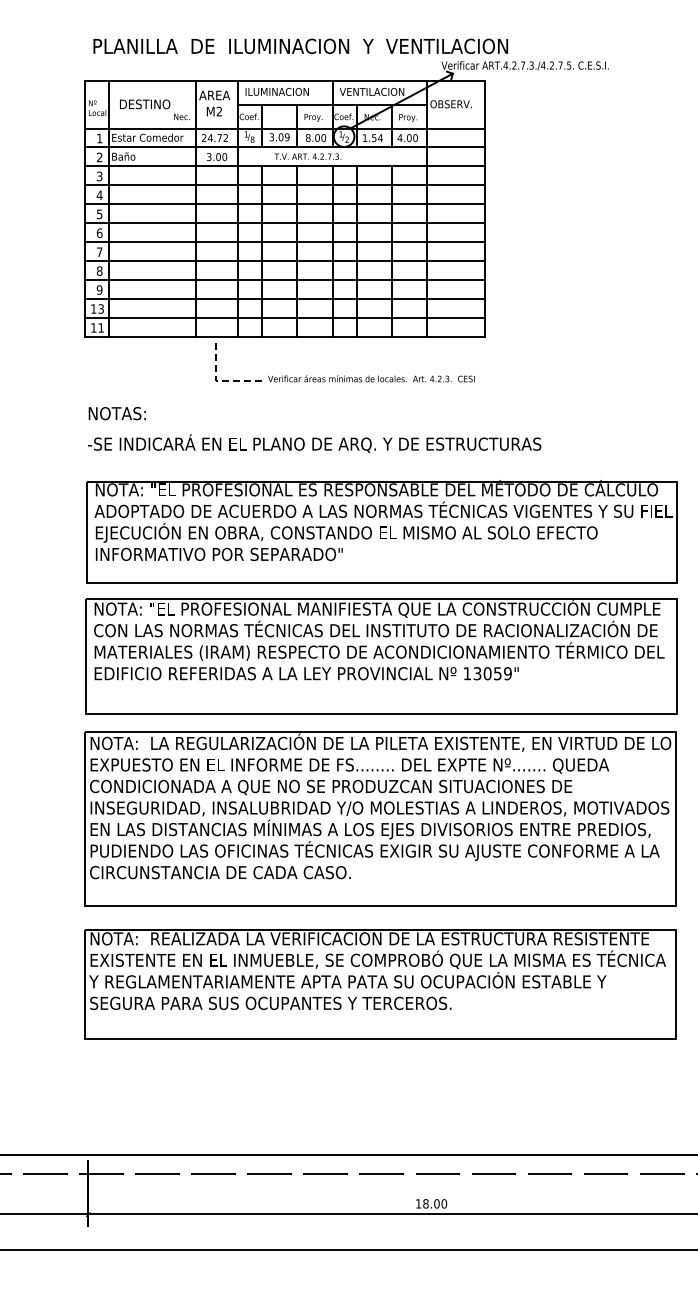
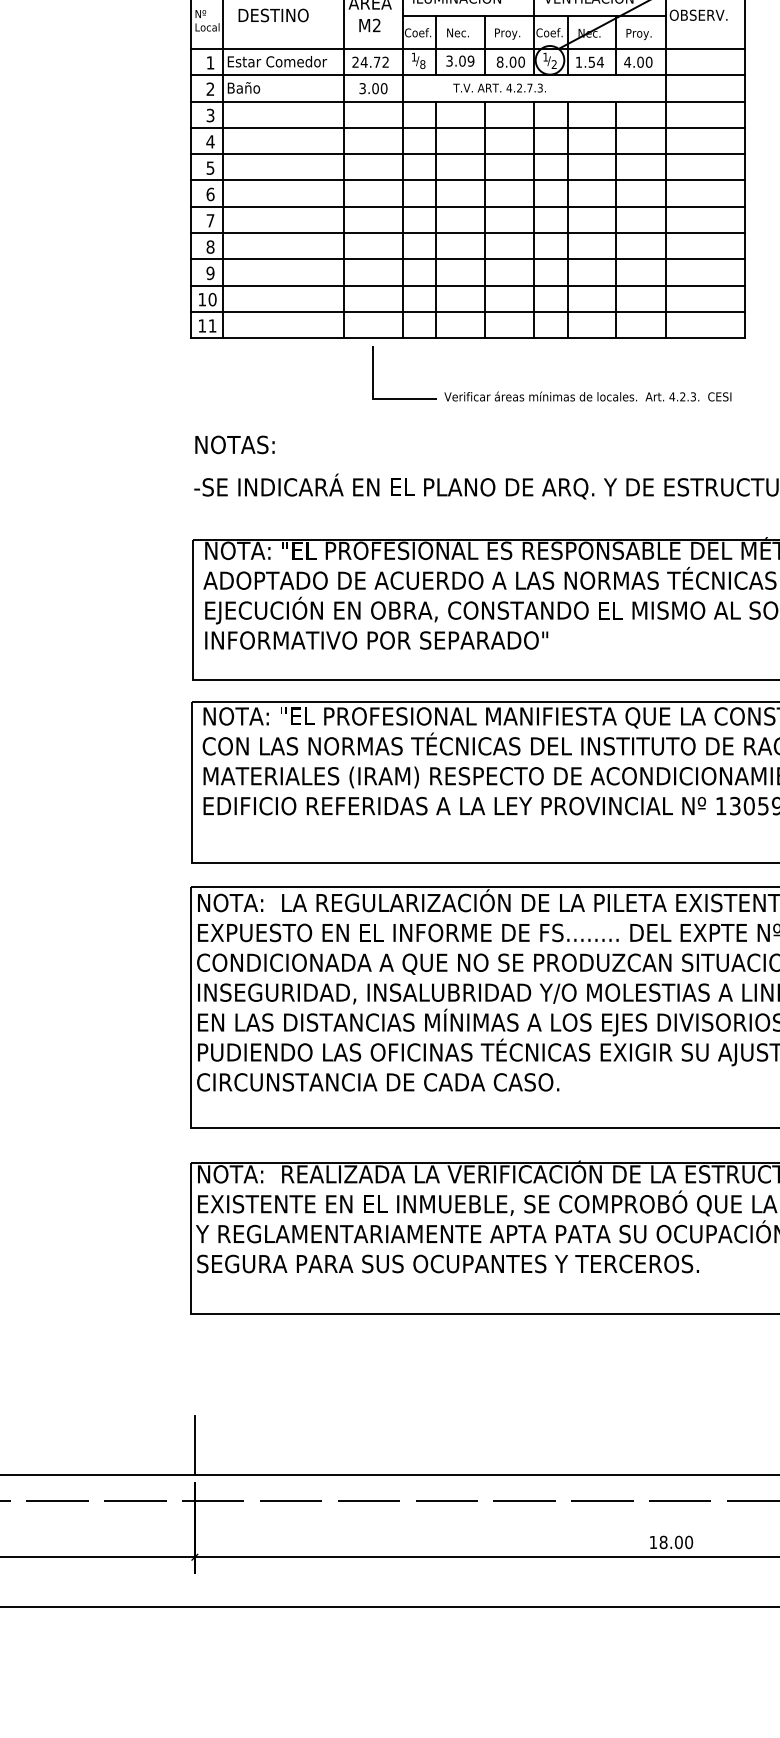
text: (181, 116) -> (457, 32), moved
text: (101, 308) -> (213, 298), 13 -> 10
line: (220, 380) -> (378, 398), dashed -> solid
line: (88, 1134) -> (194, 1446), added

